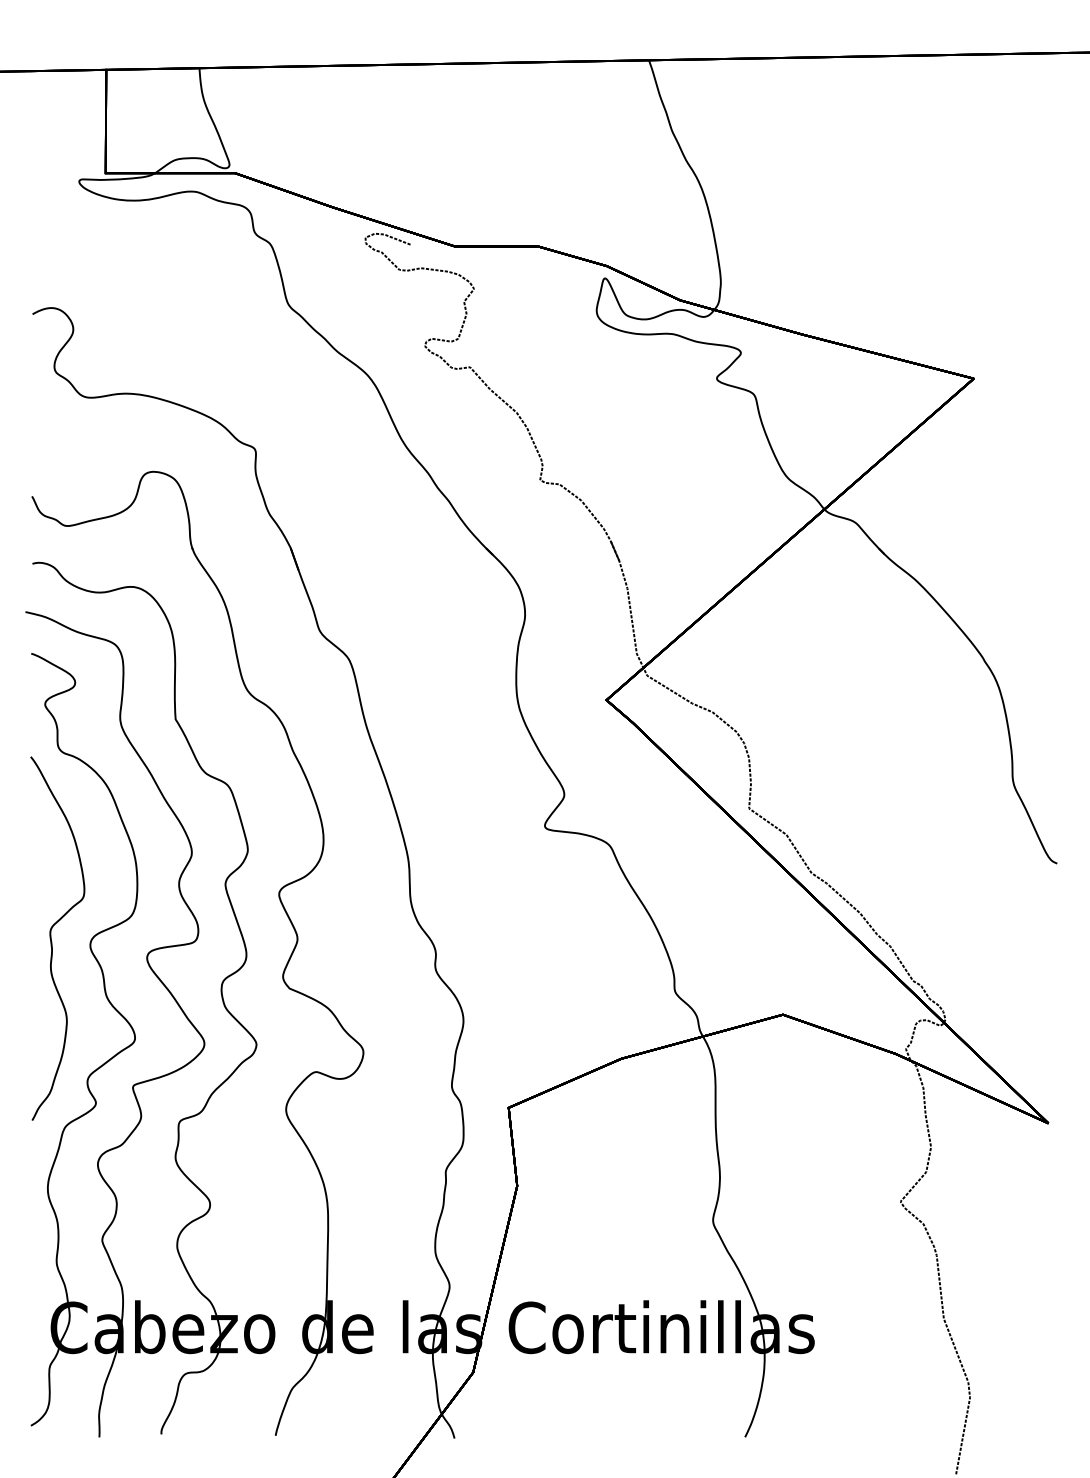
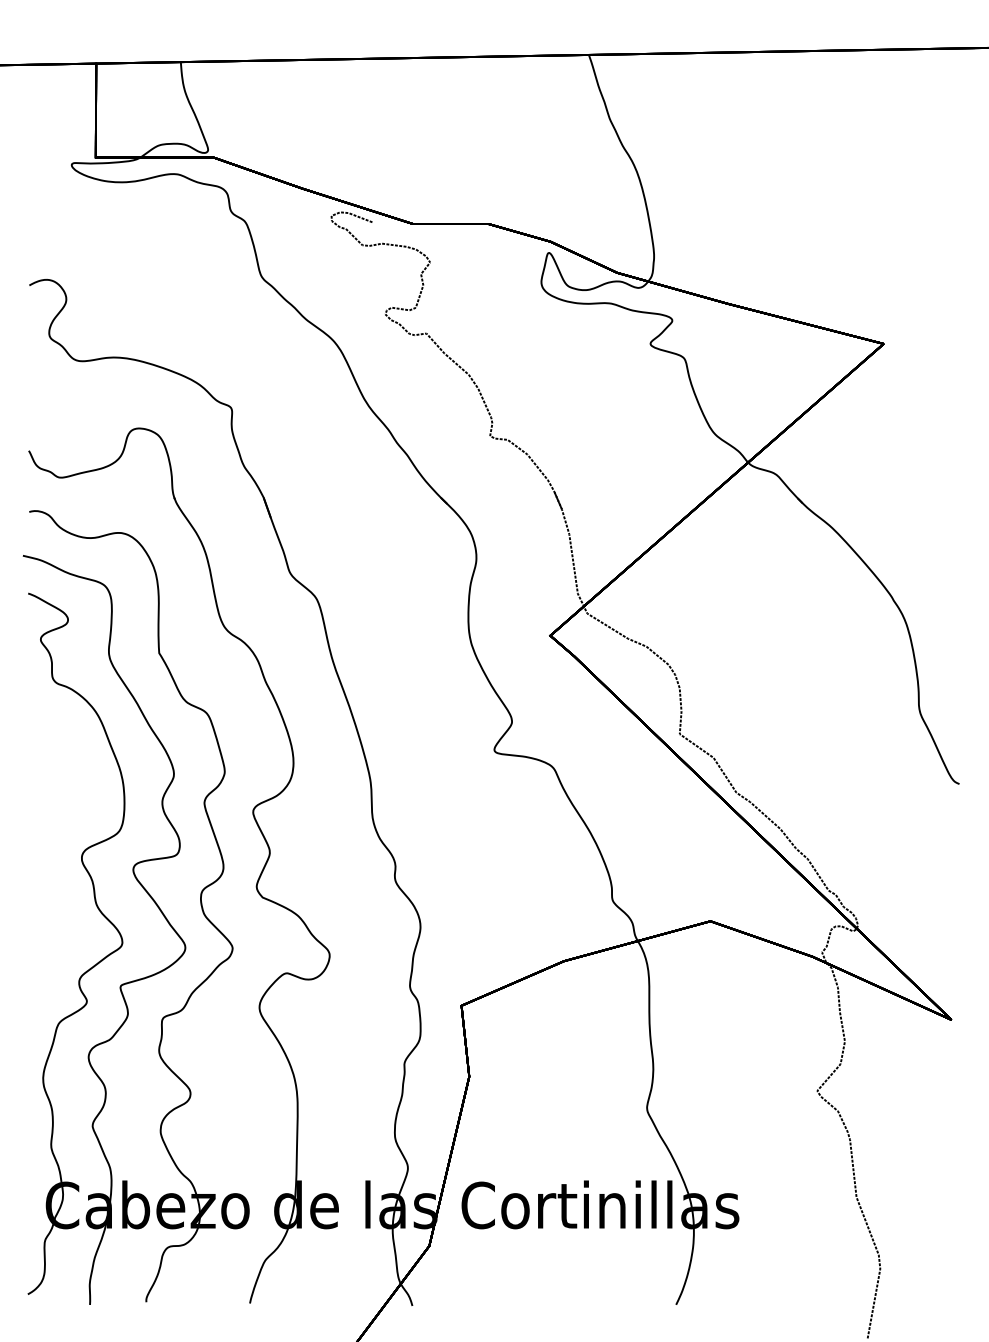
curve: (52, 941) -> (47, 854), removed

